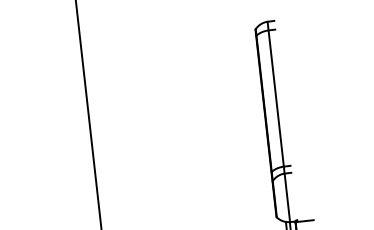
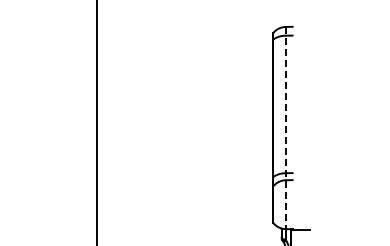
line: (278, 122) -> (285, 128), solid -> dashed

